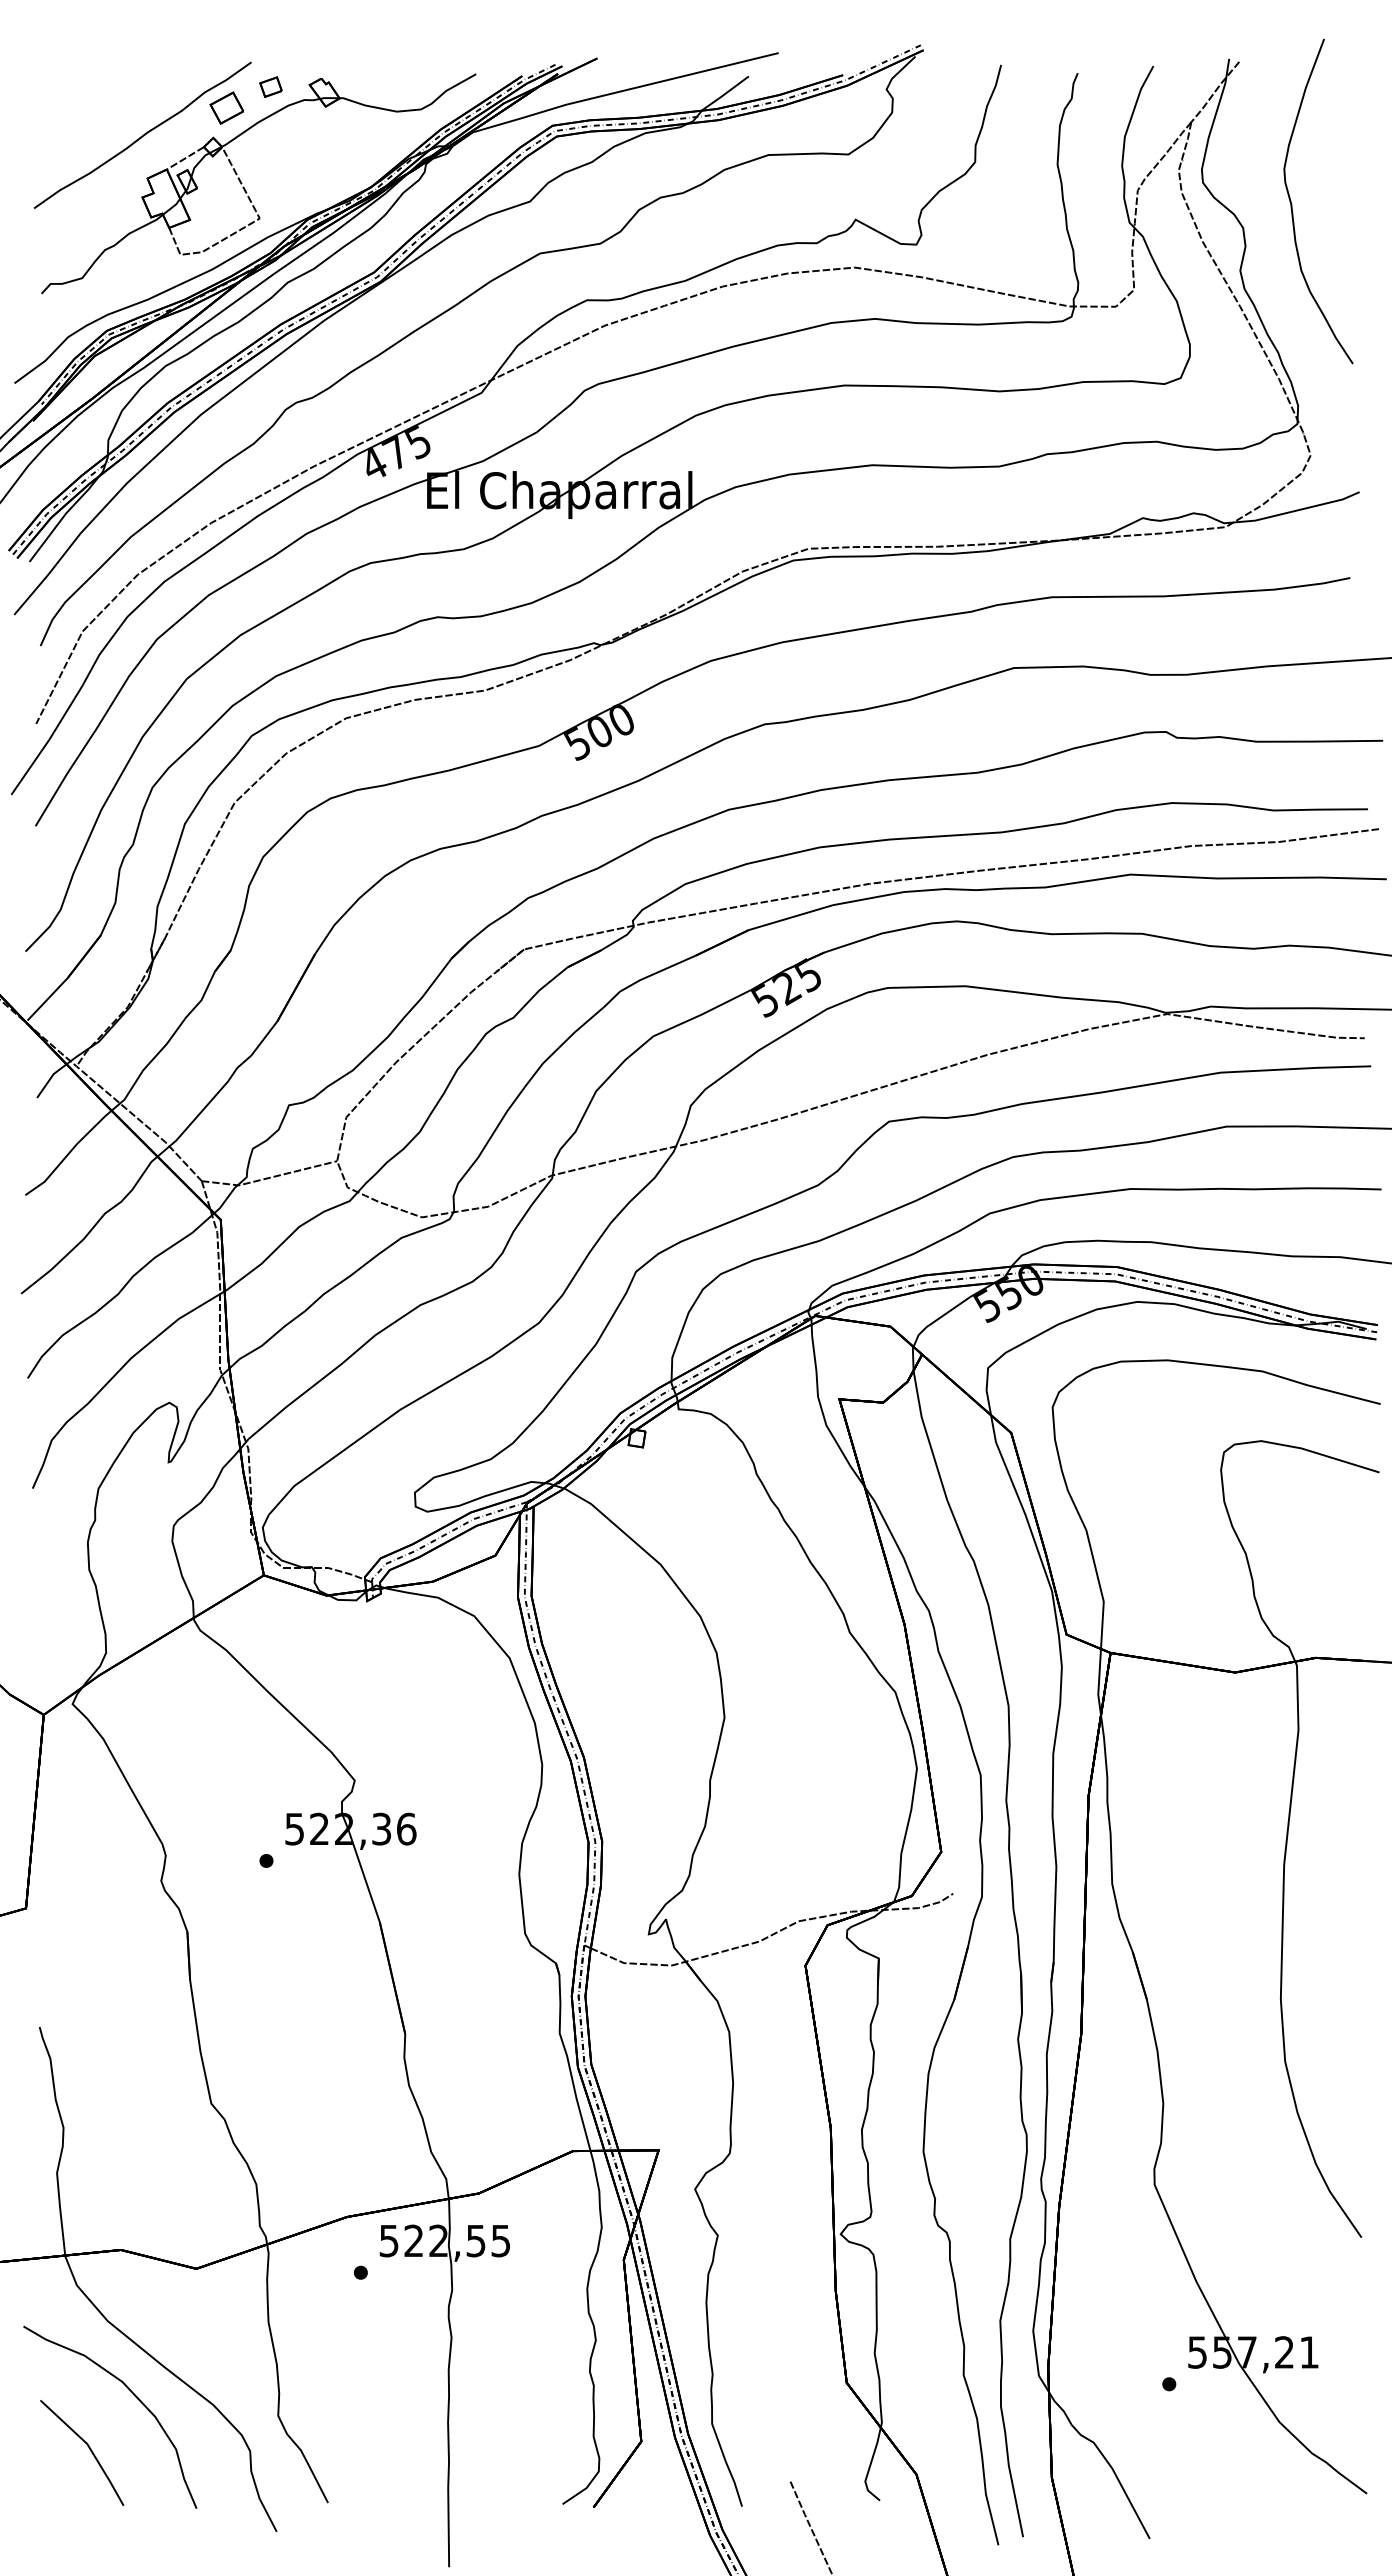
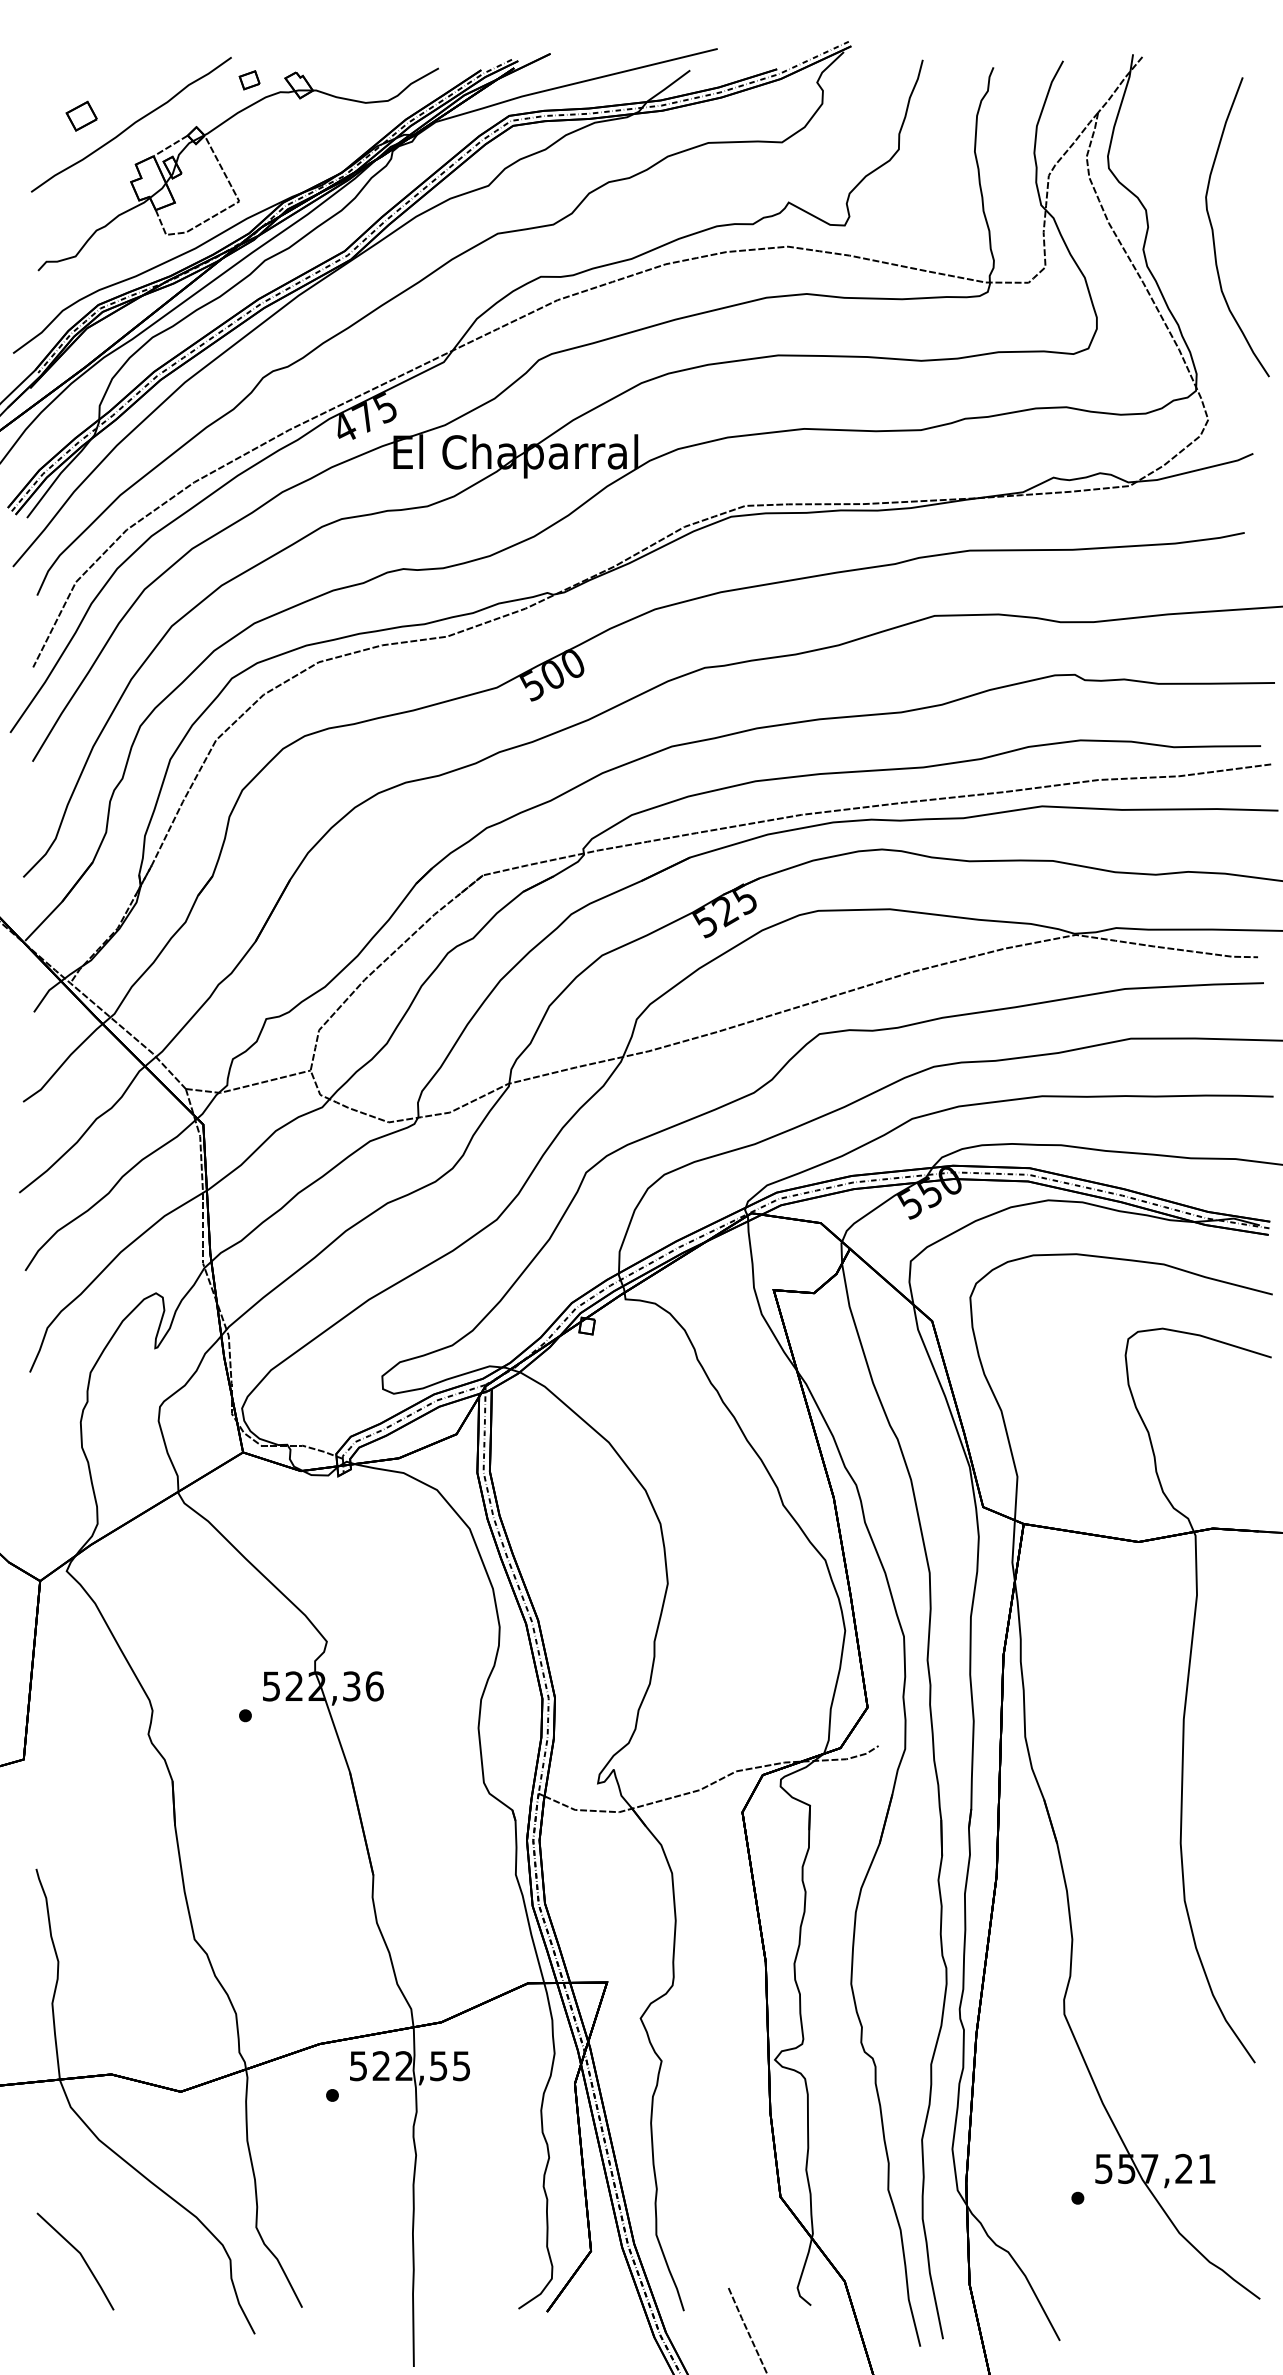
part: (226, 107) -> (81, 115), moved
curve: (1292, 204) -> (1213, 230), moved
curve: (132, 2394) -> (121, 2207), removed

